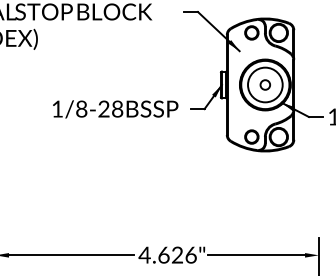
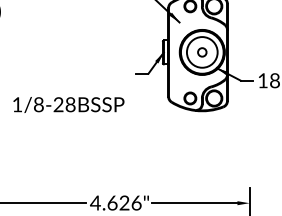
text: (115, 109) -> (68, 105), moved

